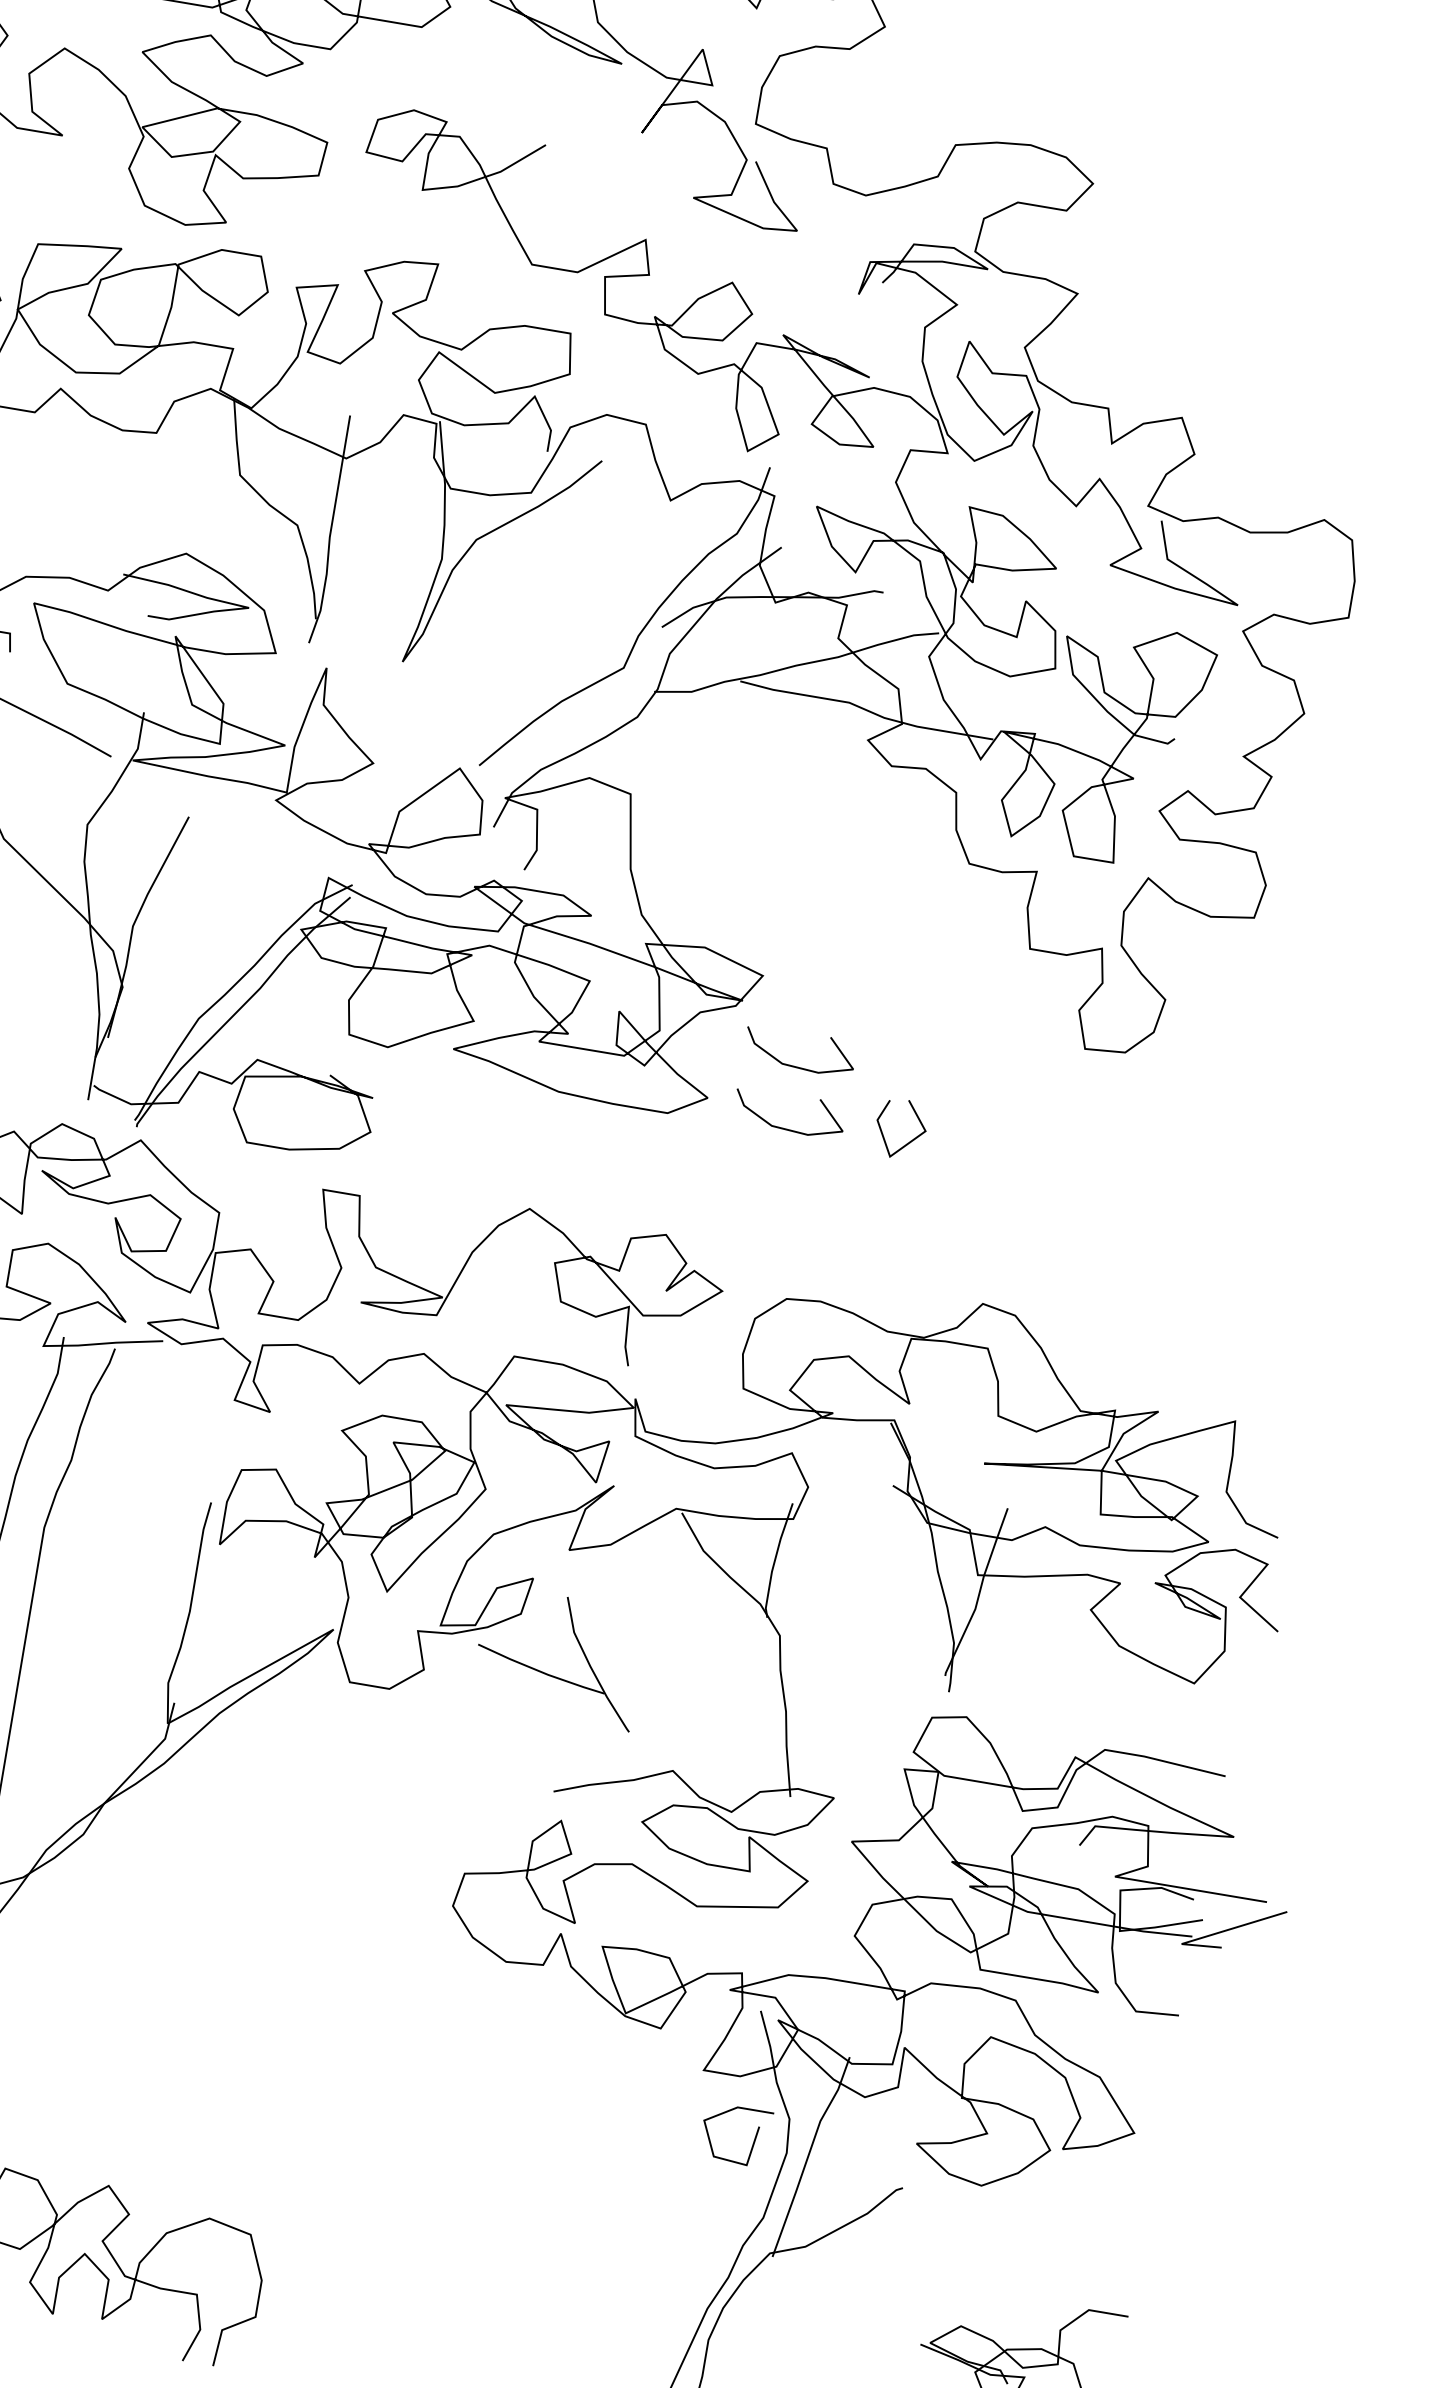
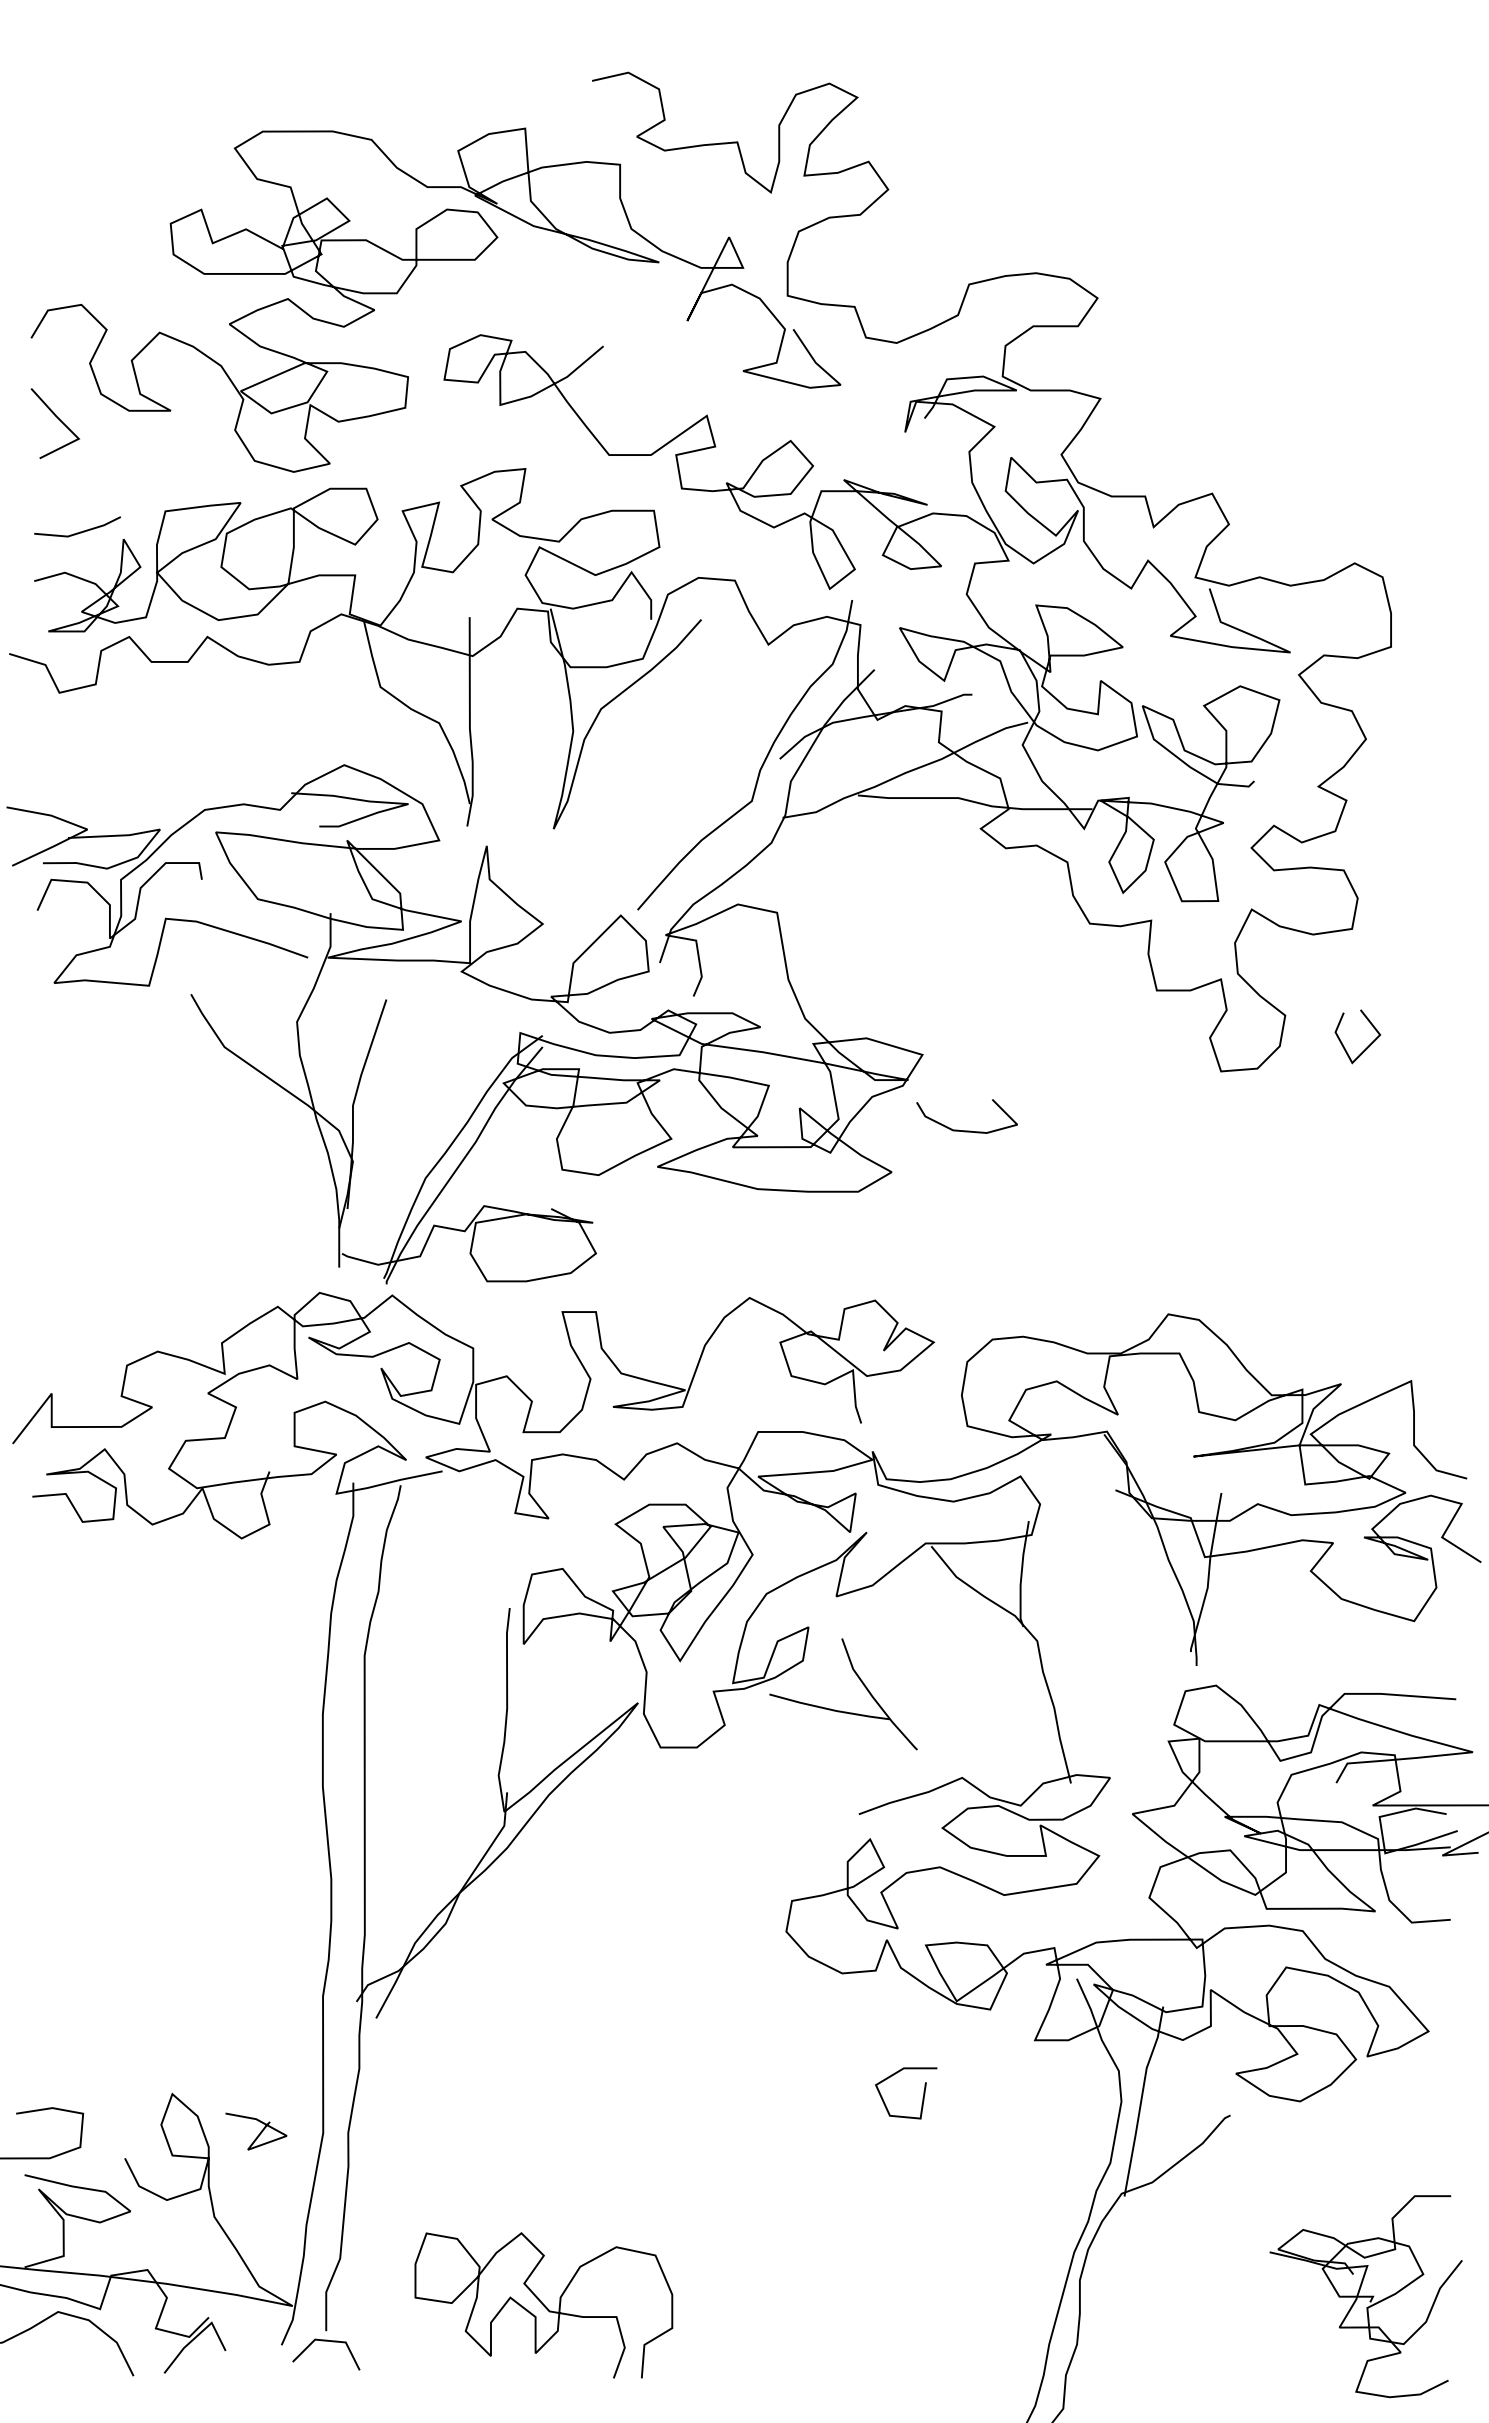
curve: (786, 1128) -> (966, 1187), removed
line: (909, 1141) -> (1367, 1046), moved
curve: (752, 2142) -> (922, 2097), moved

